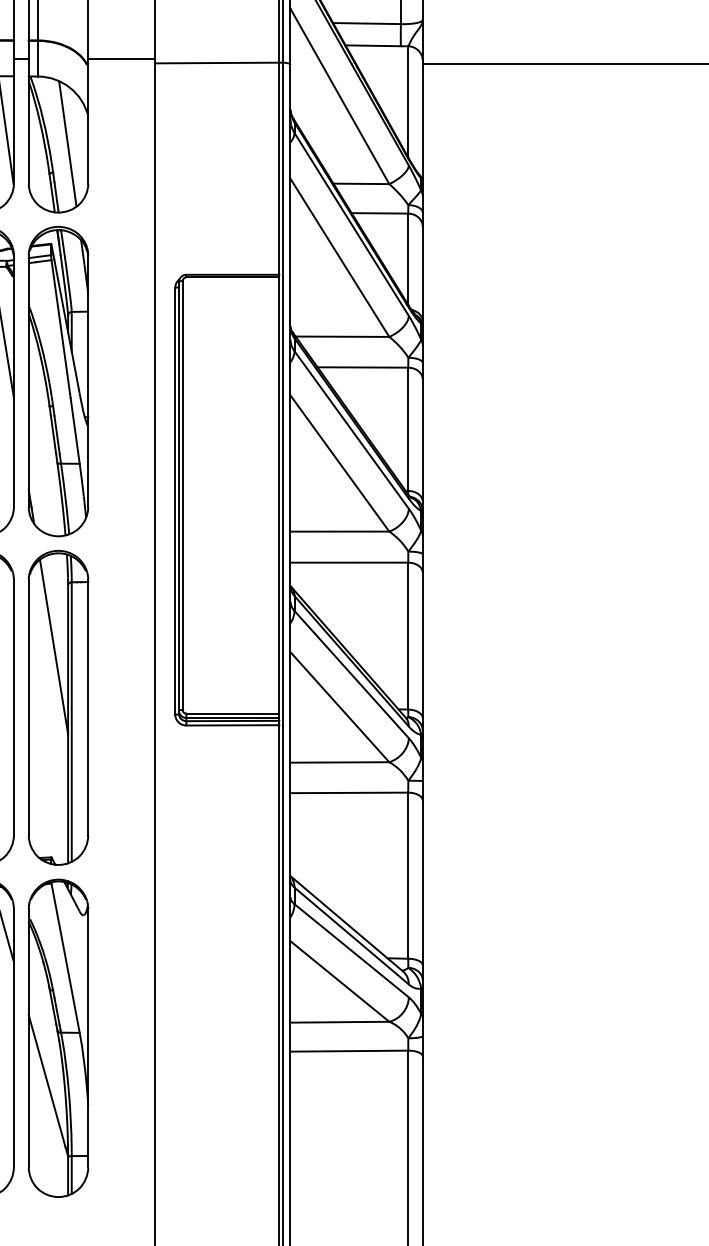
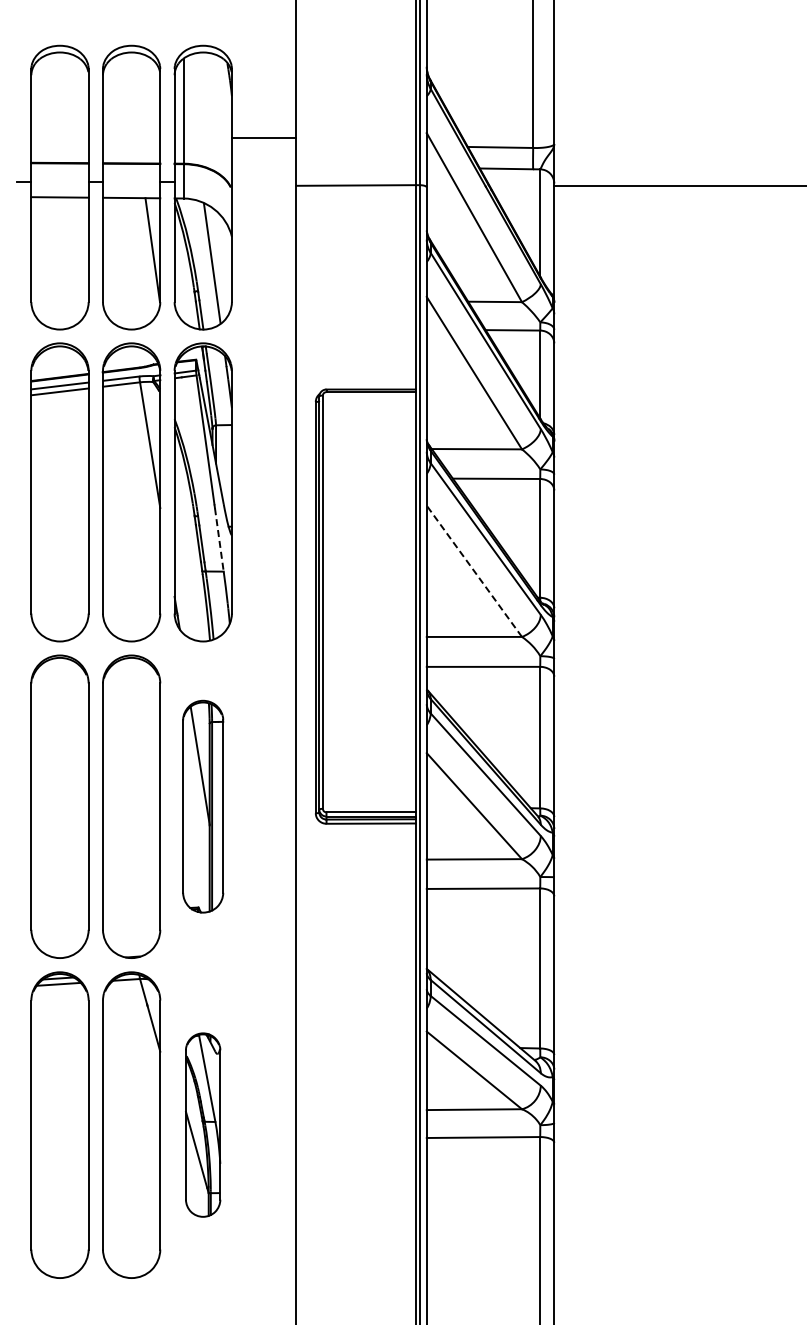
line: (121, 58) -> (263, 137), moved
line: (75, 430) -> (219, 539), solid -> dashed
line: (340, 462) -> (474, 570), solid -> dashed
part: (57, 707) -> (202, 806), size x0.7
part: (57, 1037) -> (202, 1124), size x0.6

